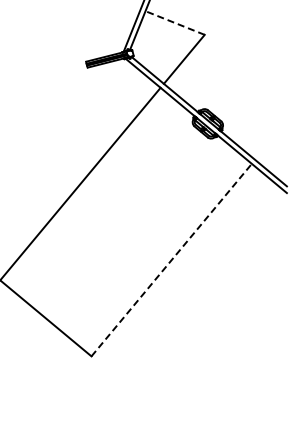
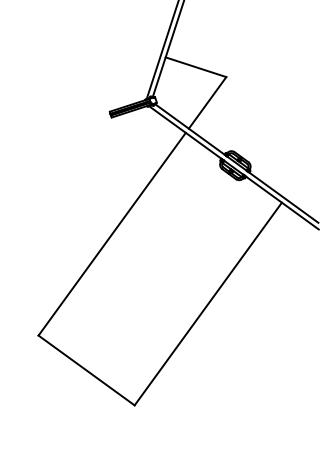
line: (175, 23) -> (196, 67), dashed -> solid
line: (171, 259) -> (208, 303), dashed -> solid

